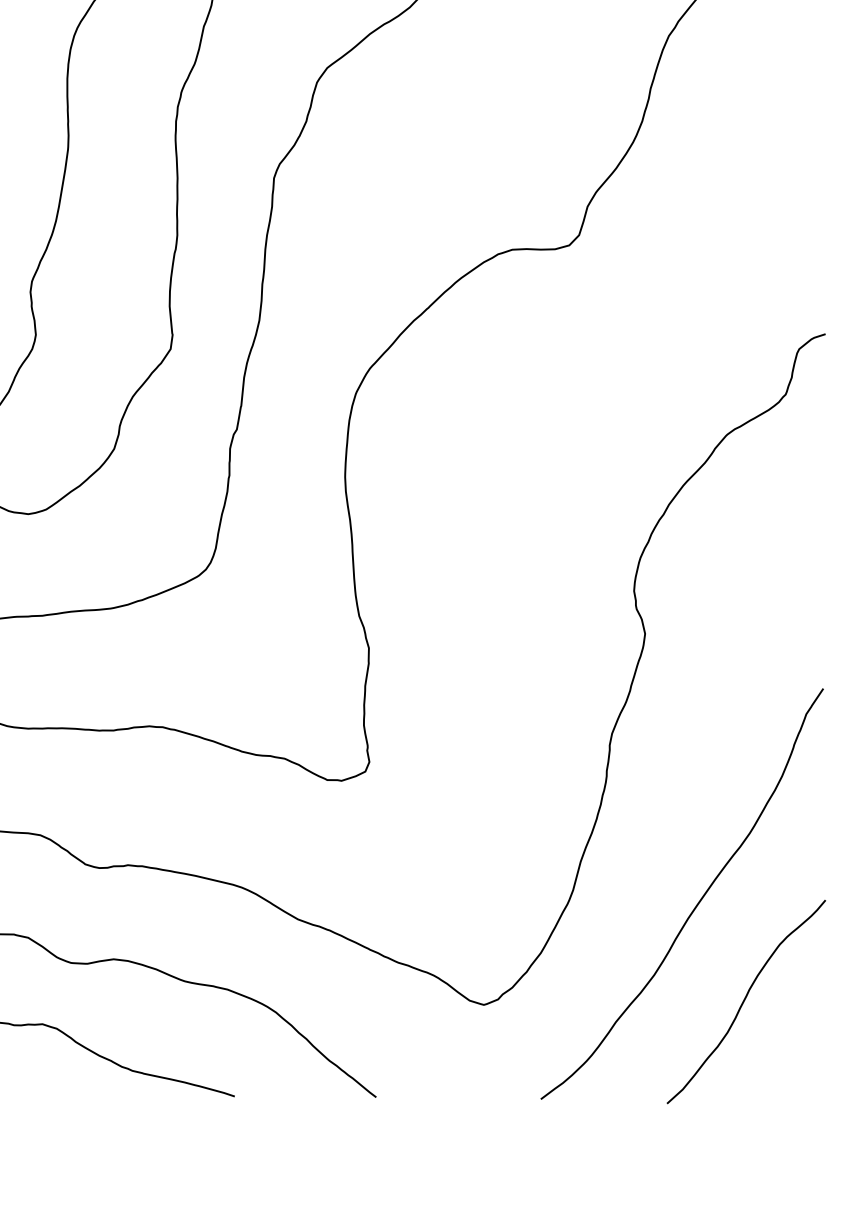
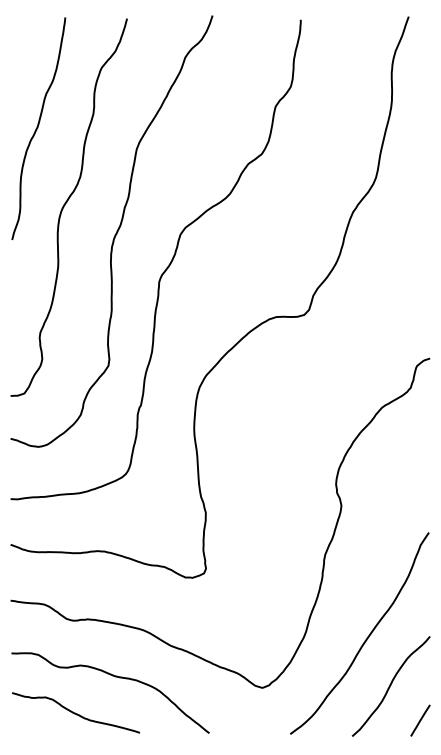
line: (806, 1071) -> (420, 720), added

